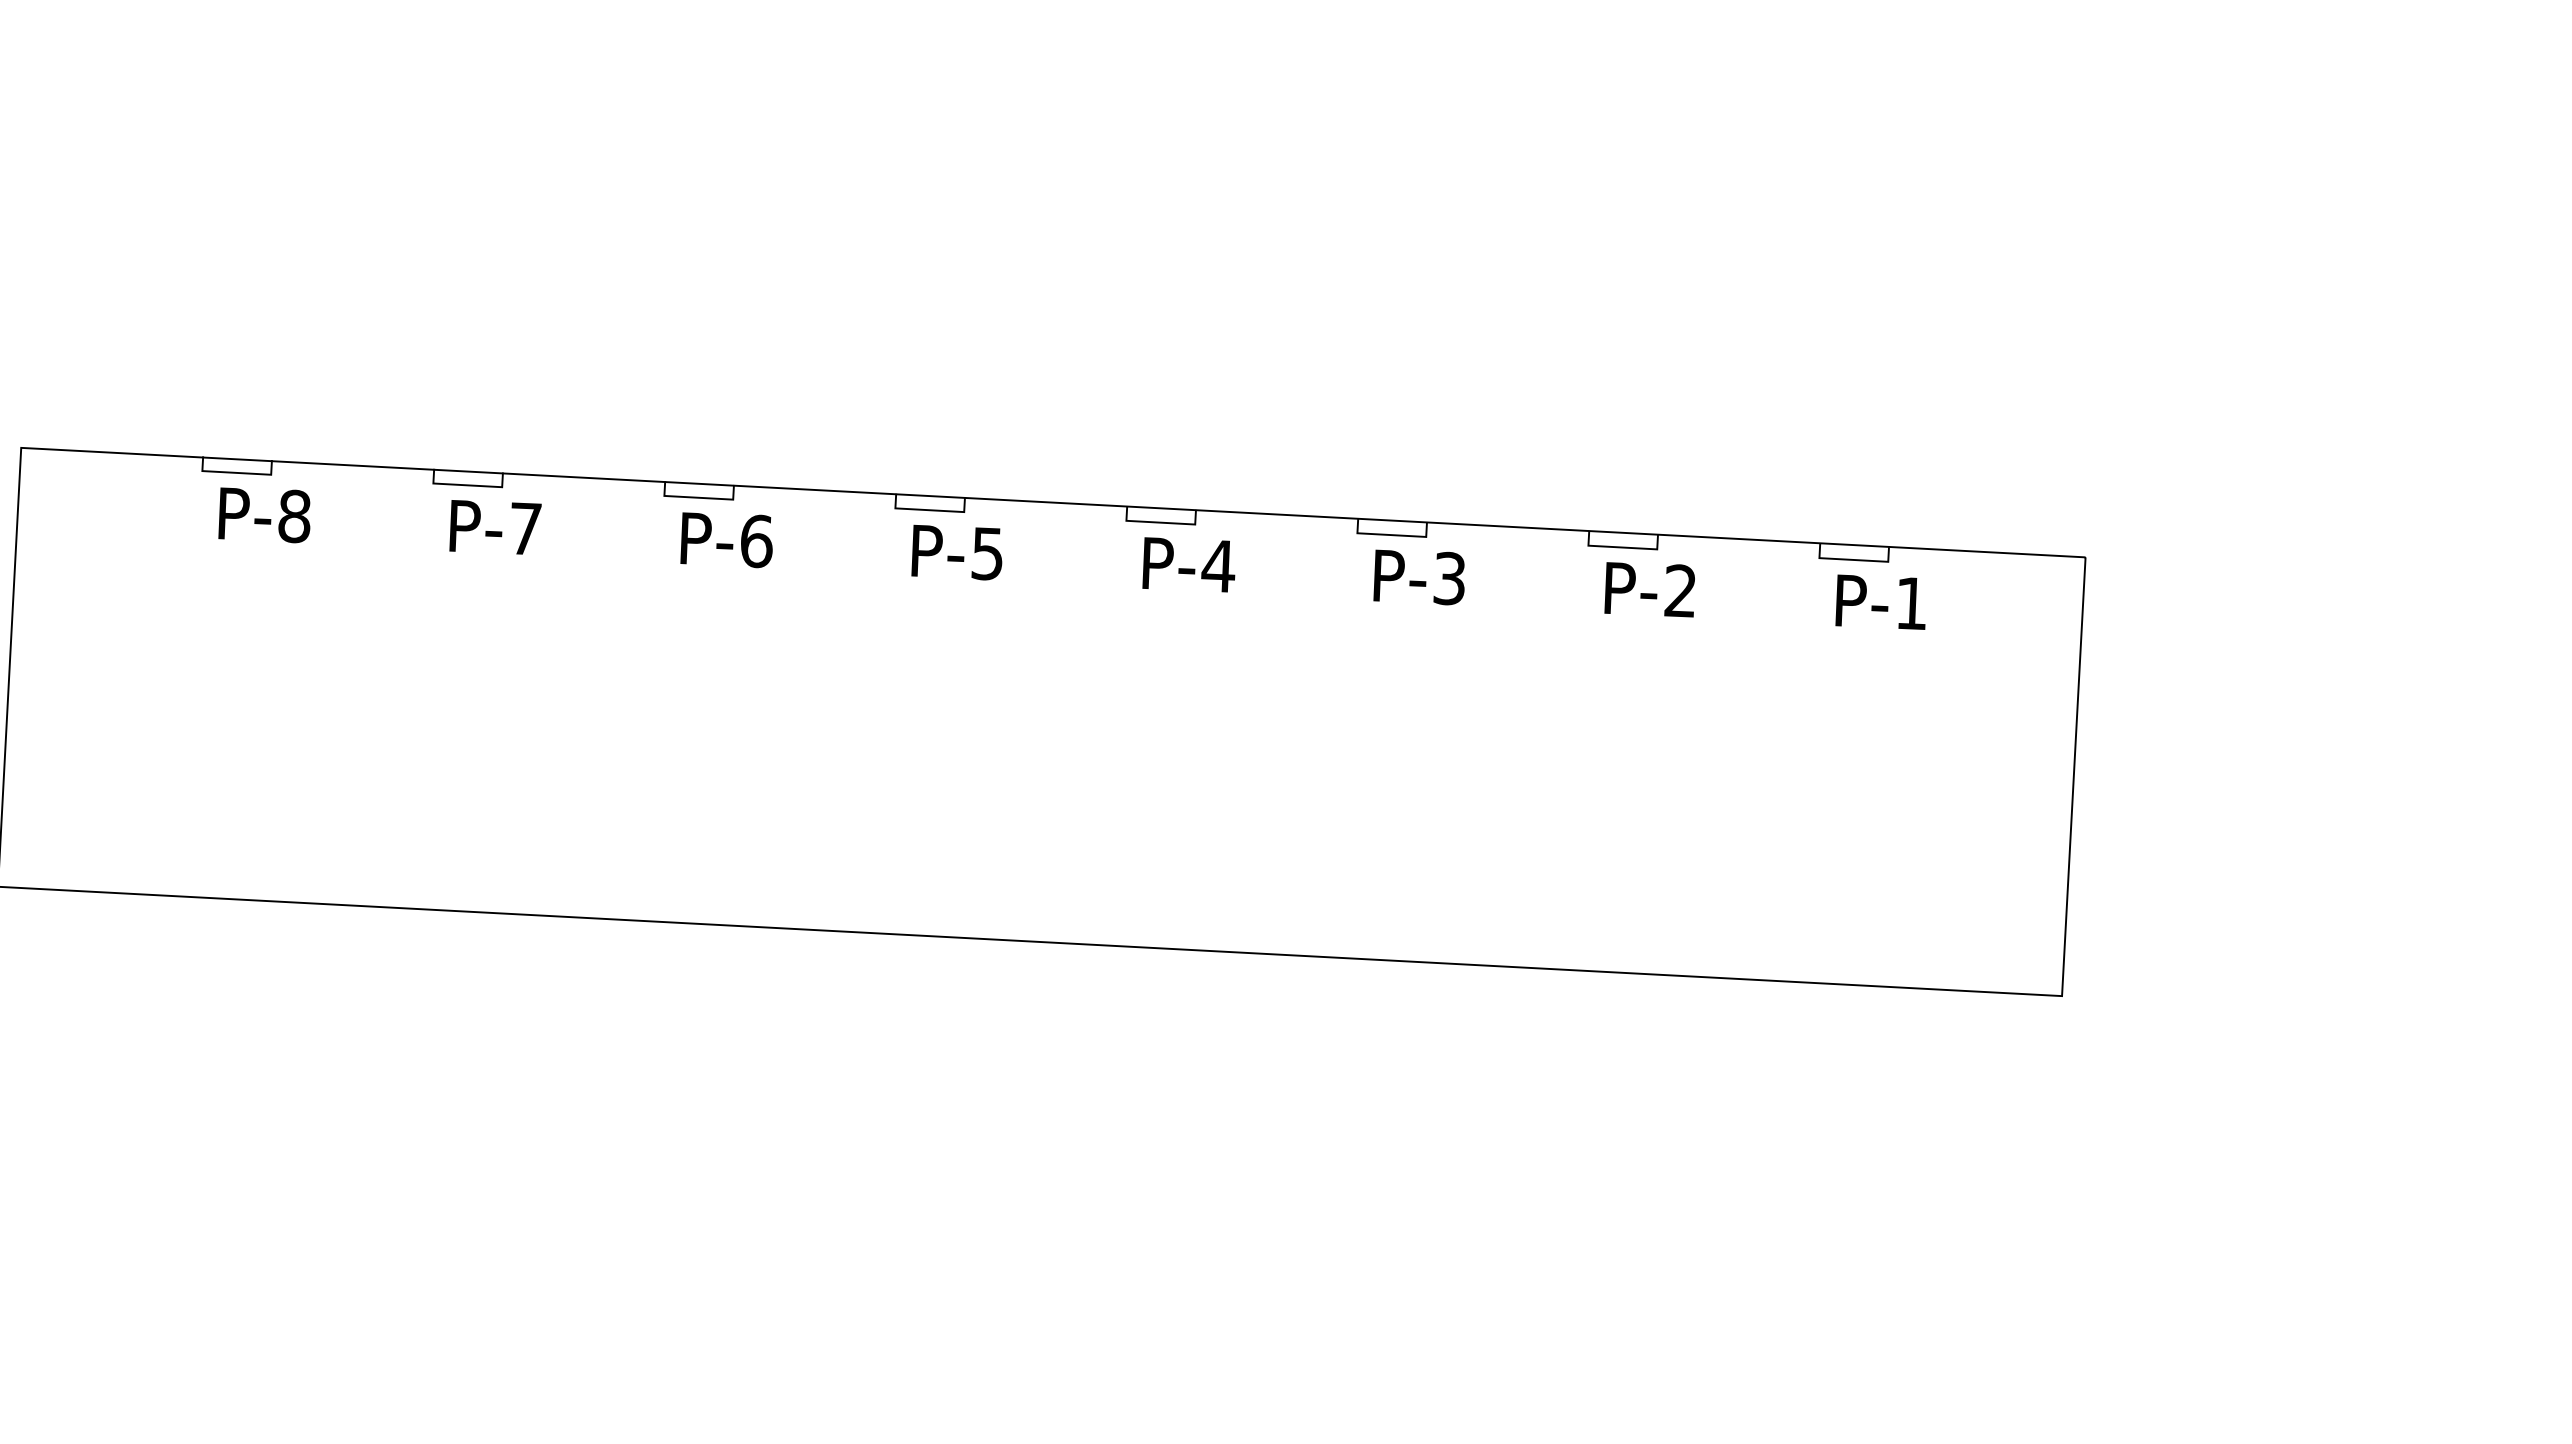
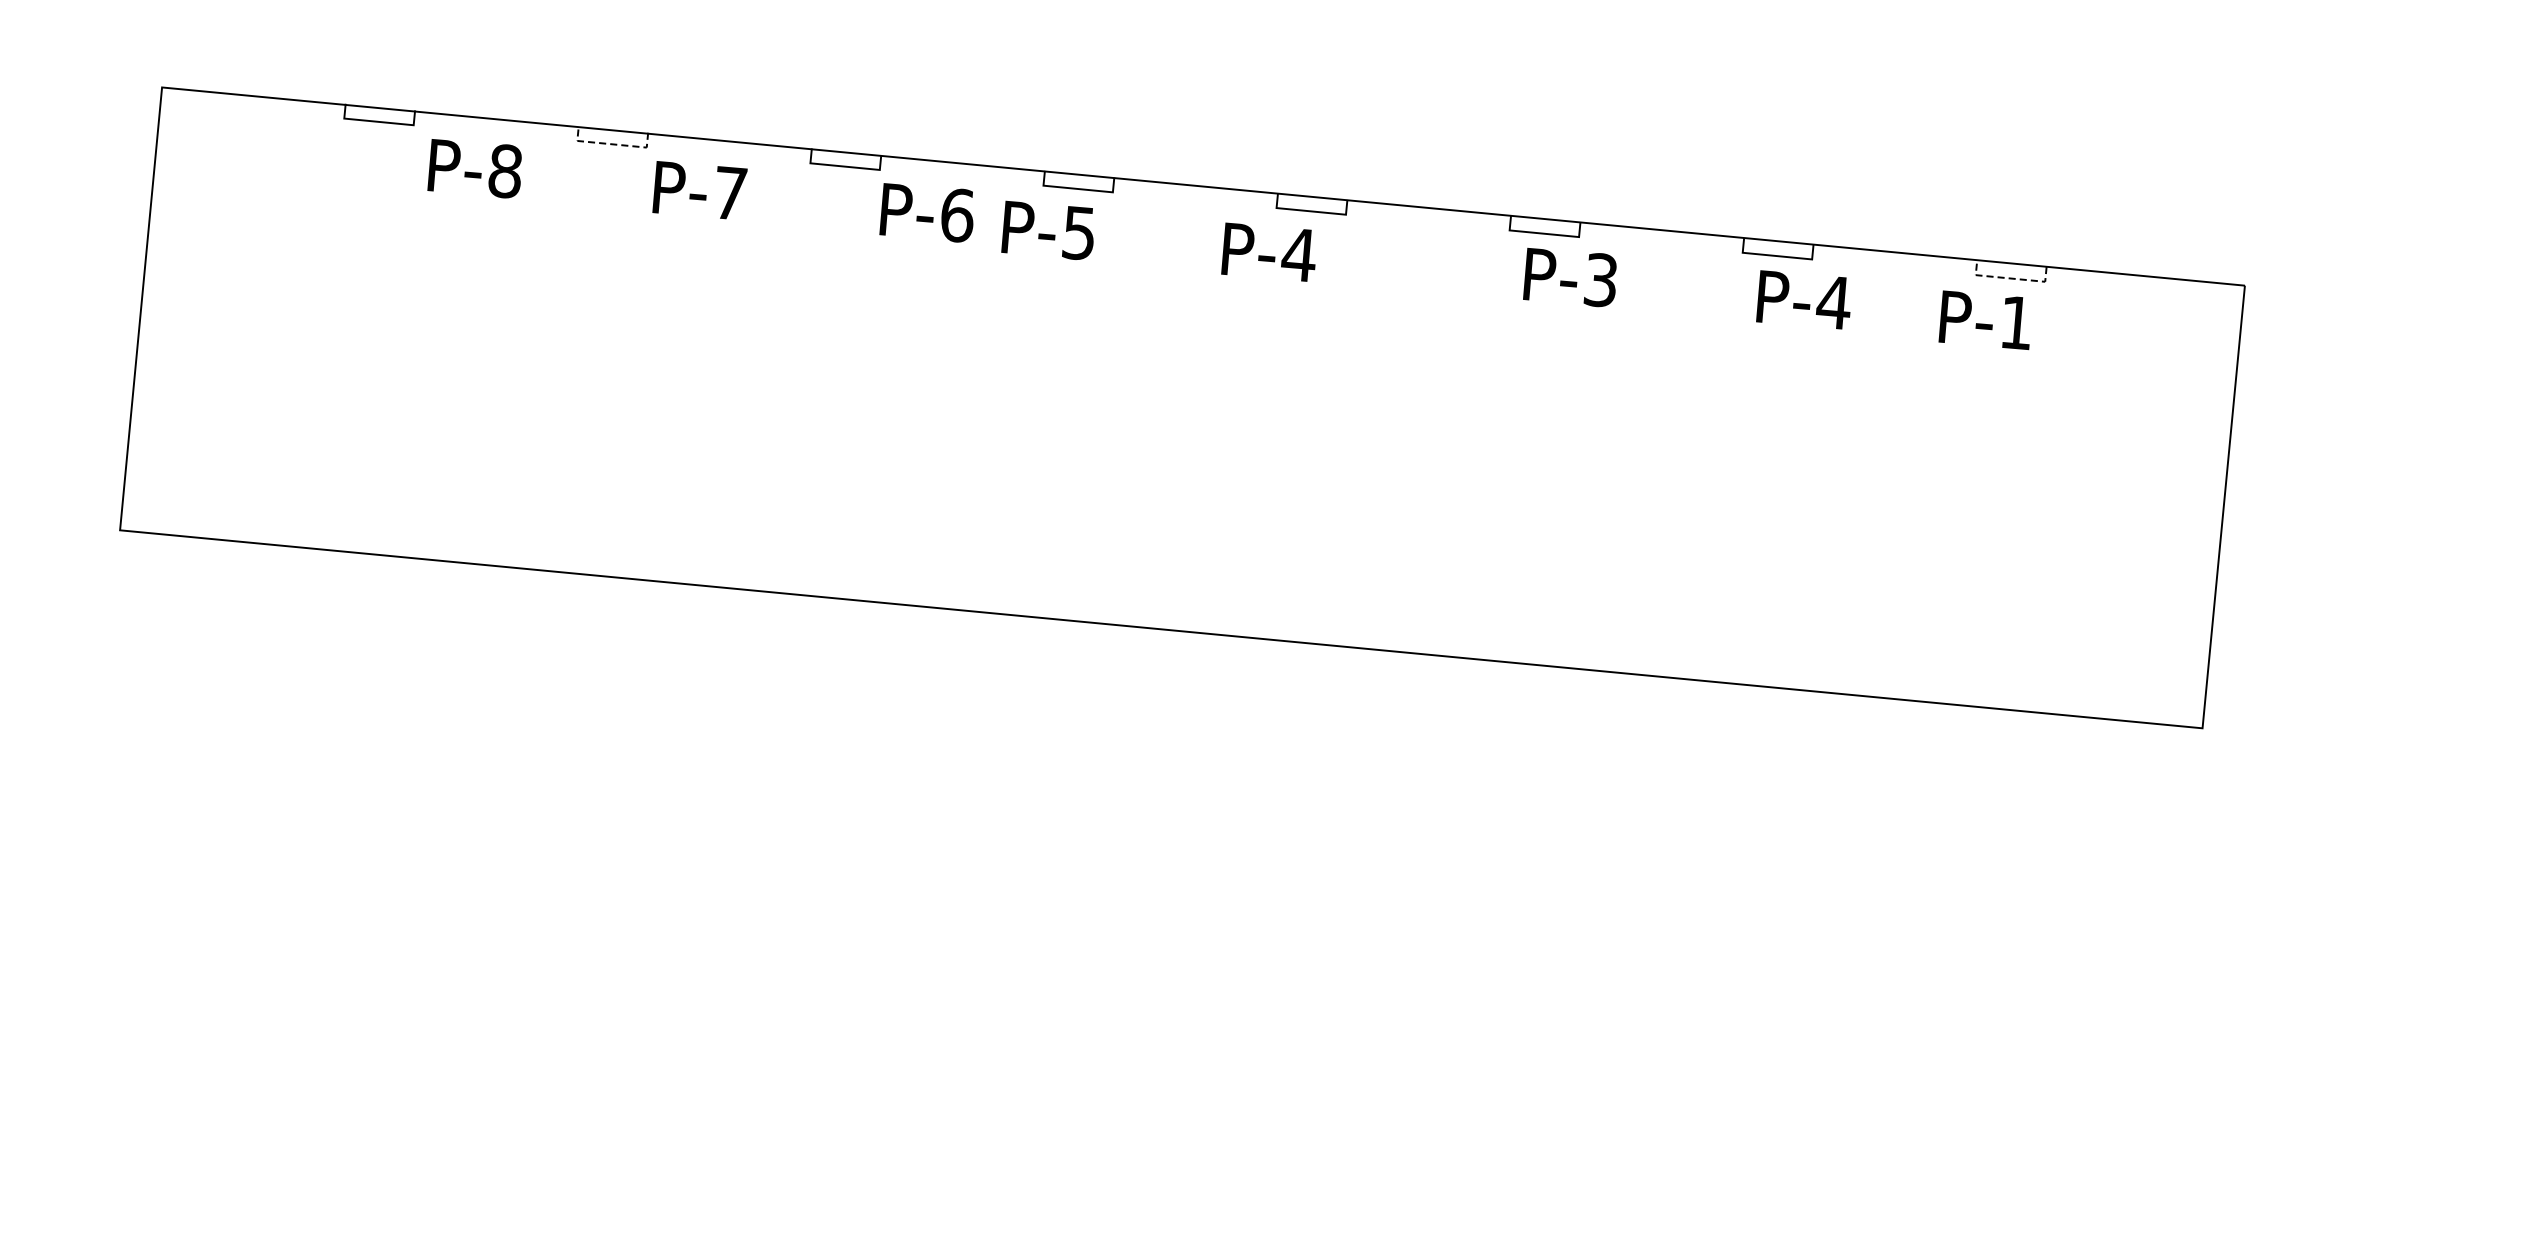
line: (467, 485) -> (611, 144), solid -> dashed
text: (264, 515) -> (474, 169), moved
text: (495, 527) -> (699, 190), moved
text: (726, 540) -> (926, 213), moved
text: (956, 552) -> (1047, 230), moved
line: (1853, 559) -> (2010, 277), solid -> dashed
text: (1188, 564) -> (1268, 251), moved
text: (1680, 590) -> (1833, 302), P-2 -> P-4
text: (1880, 601) -> (1985, 319), moved

